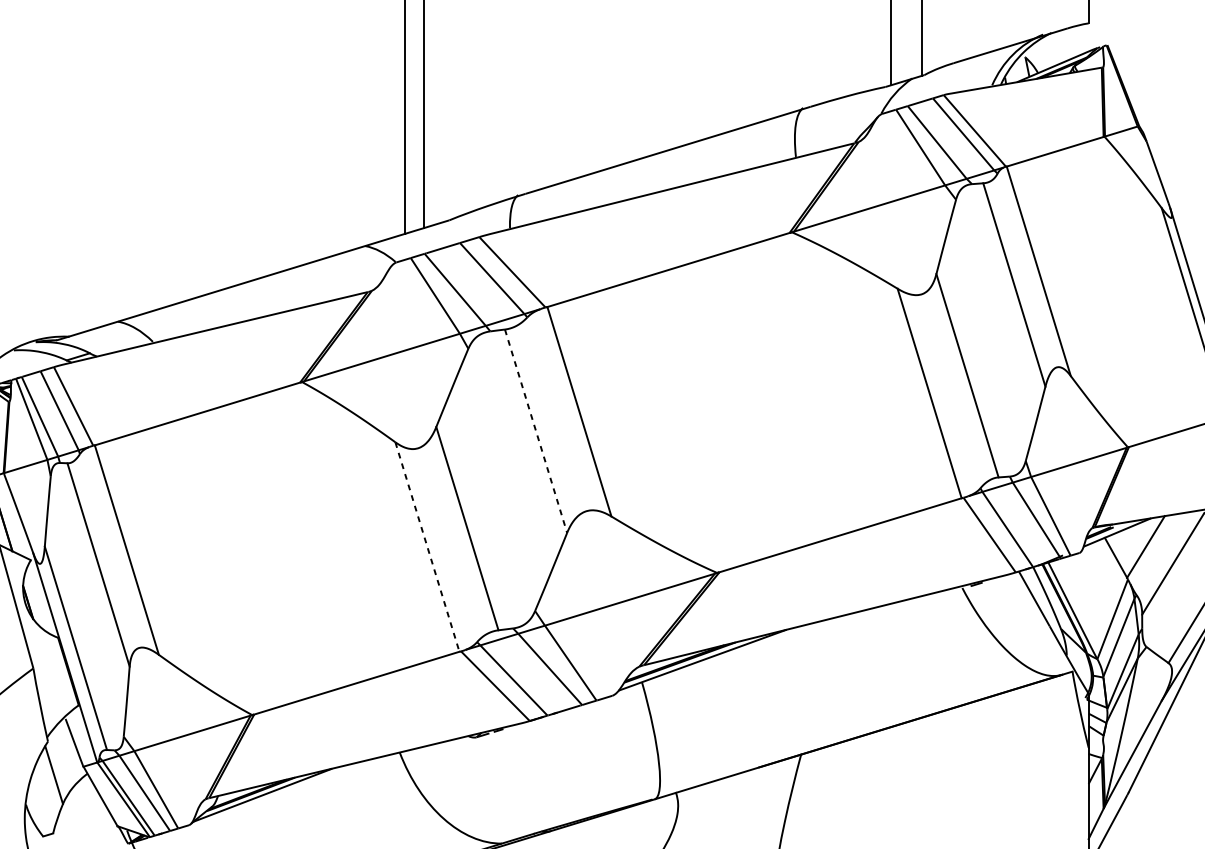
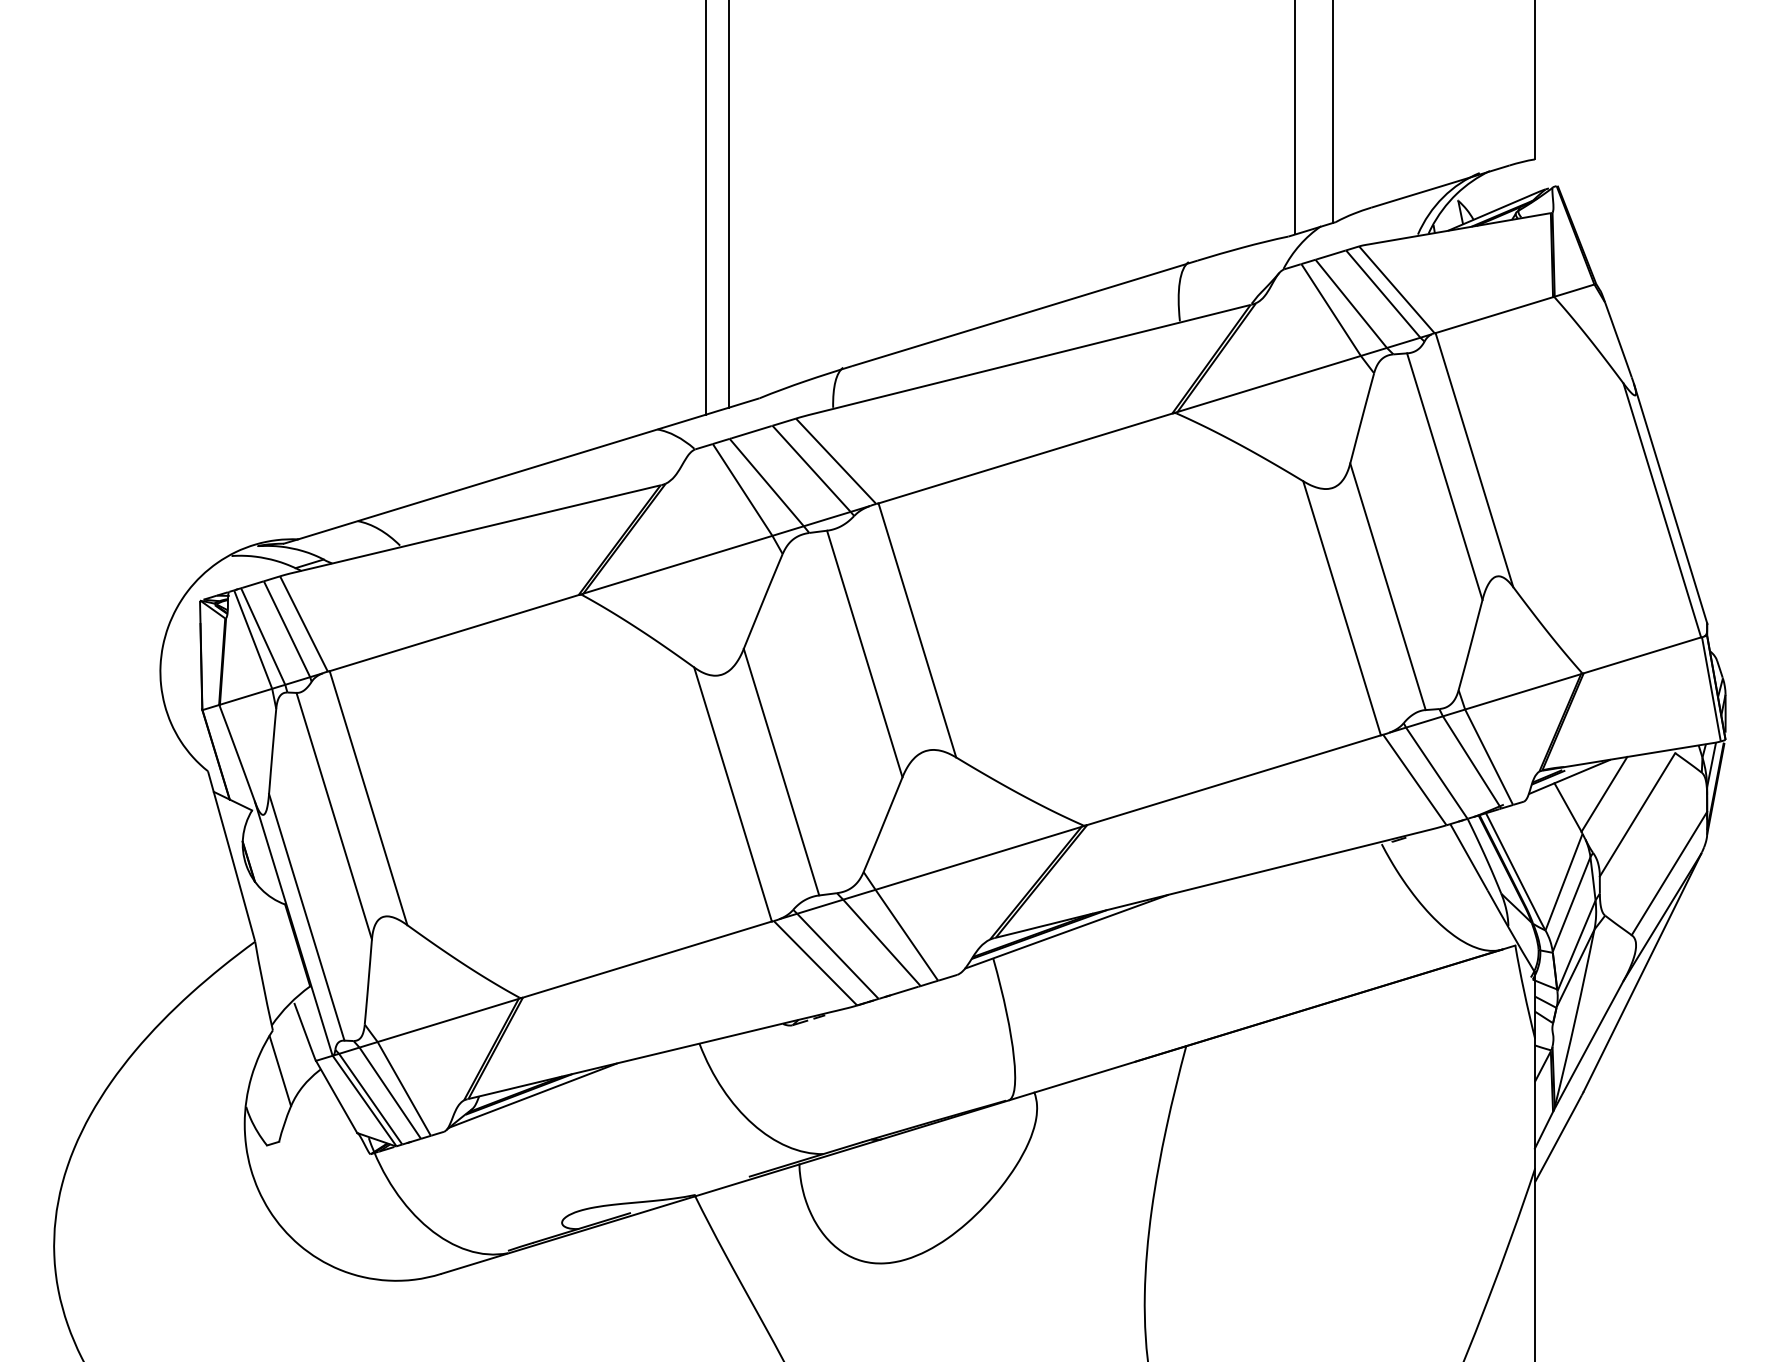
line: (535, 431) -> (864, 654), dashed -> solid
line: (427, 547) -> (733, 794), dashed -> solid

